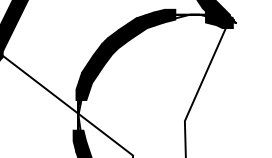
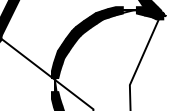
fill: (204, 16) -> (143, 11), added
fill: (79, 100) -> (55, 70), added

